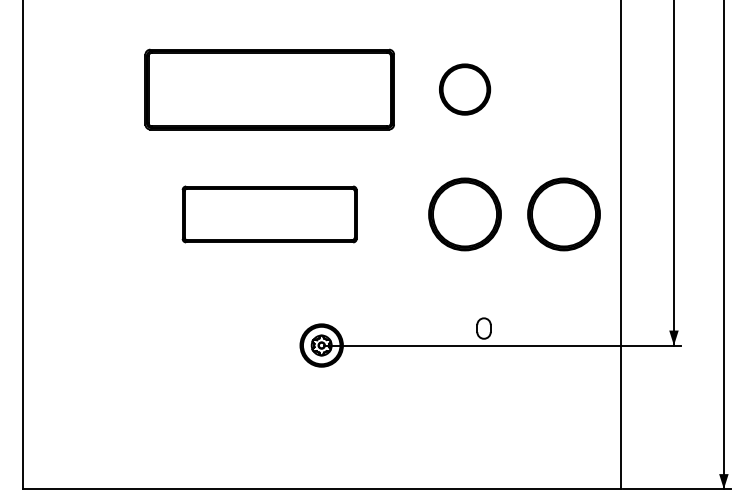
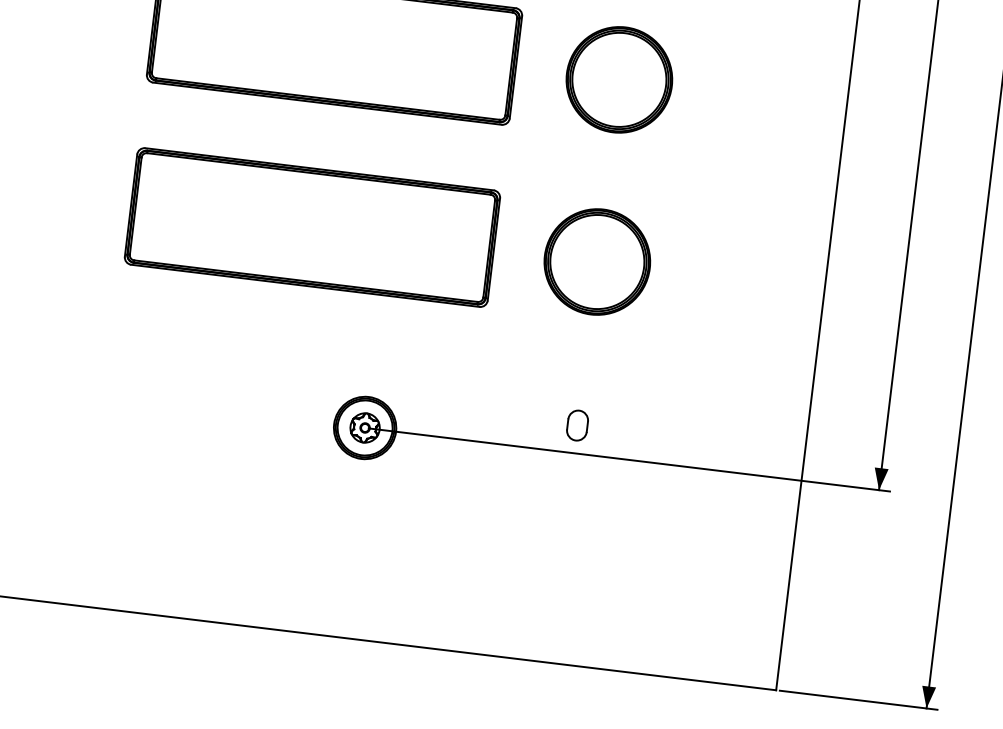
part: (464, 89) -> (618, 79), size x1.43
part: (269, 214) -> (312, 227), size x1.43
part: (563, 214) -> (741, 279), removed
part: (483, 328) -> (576, 425), moved

